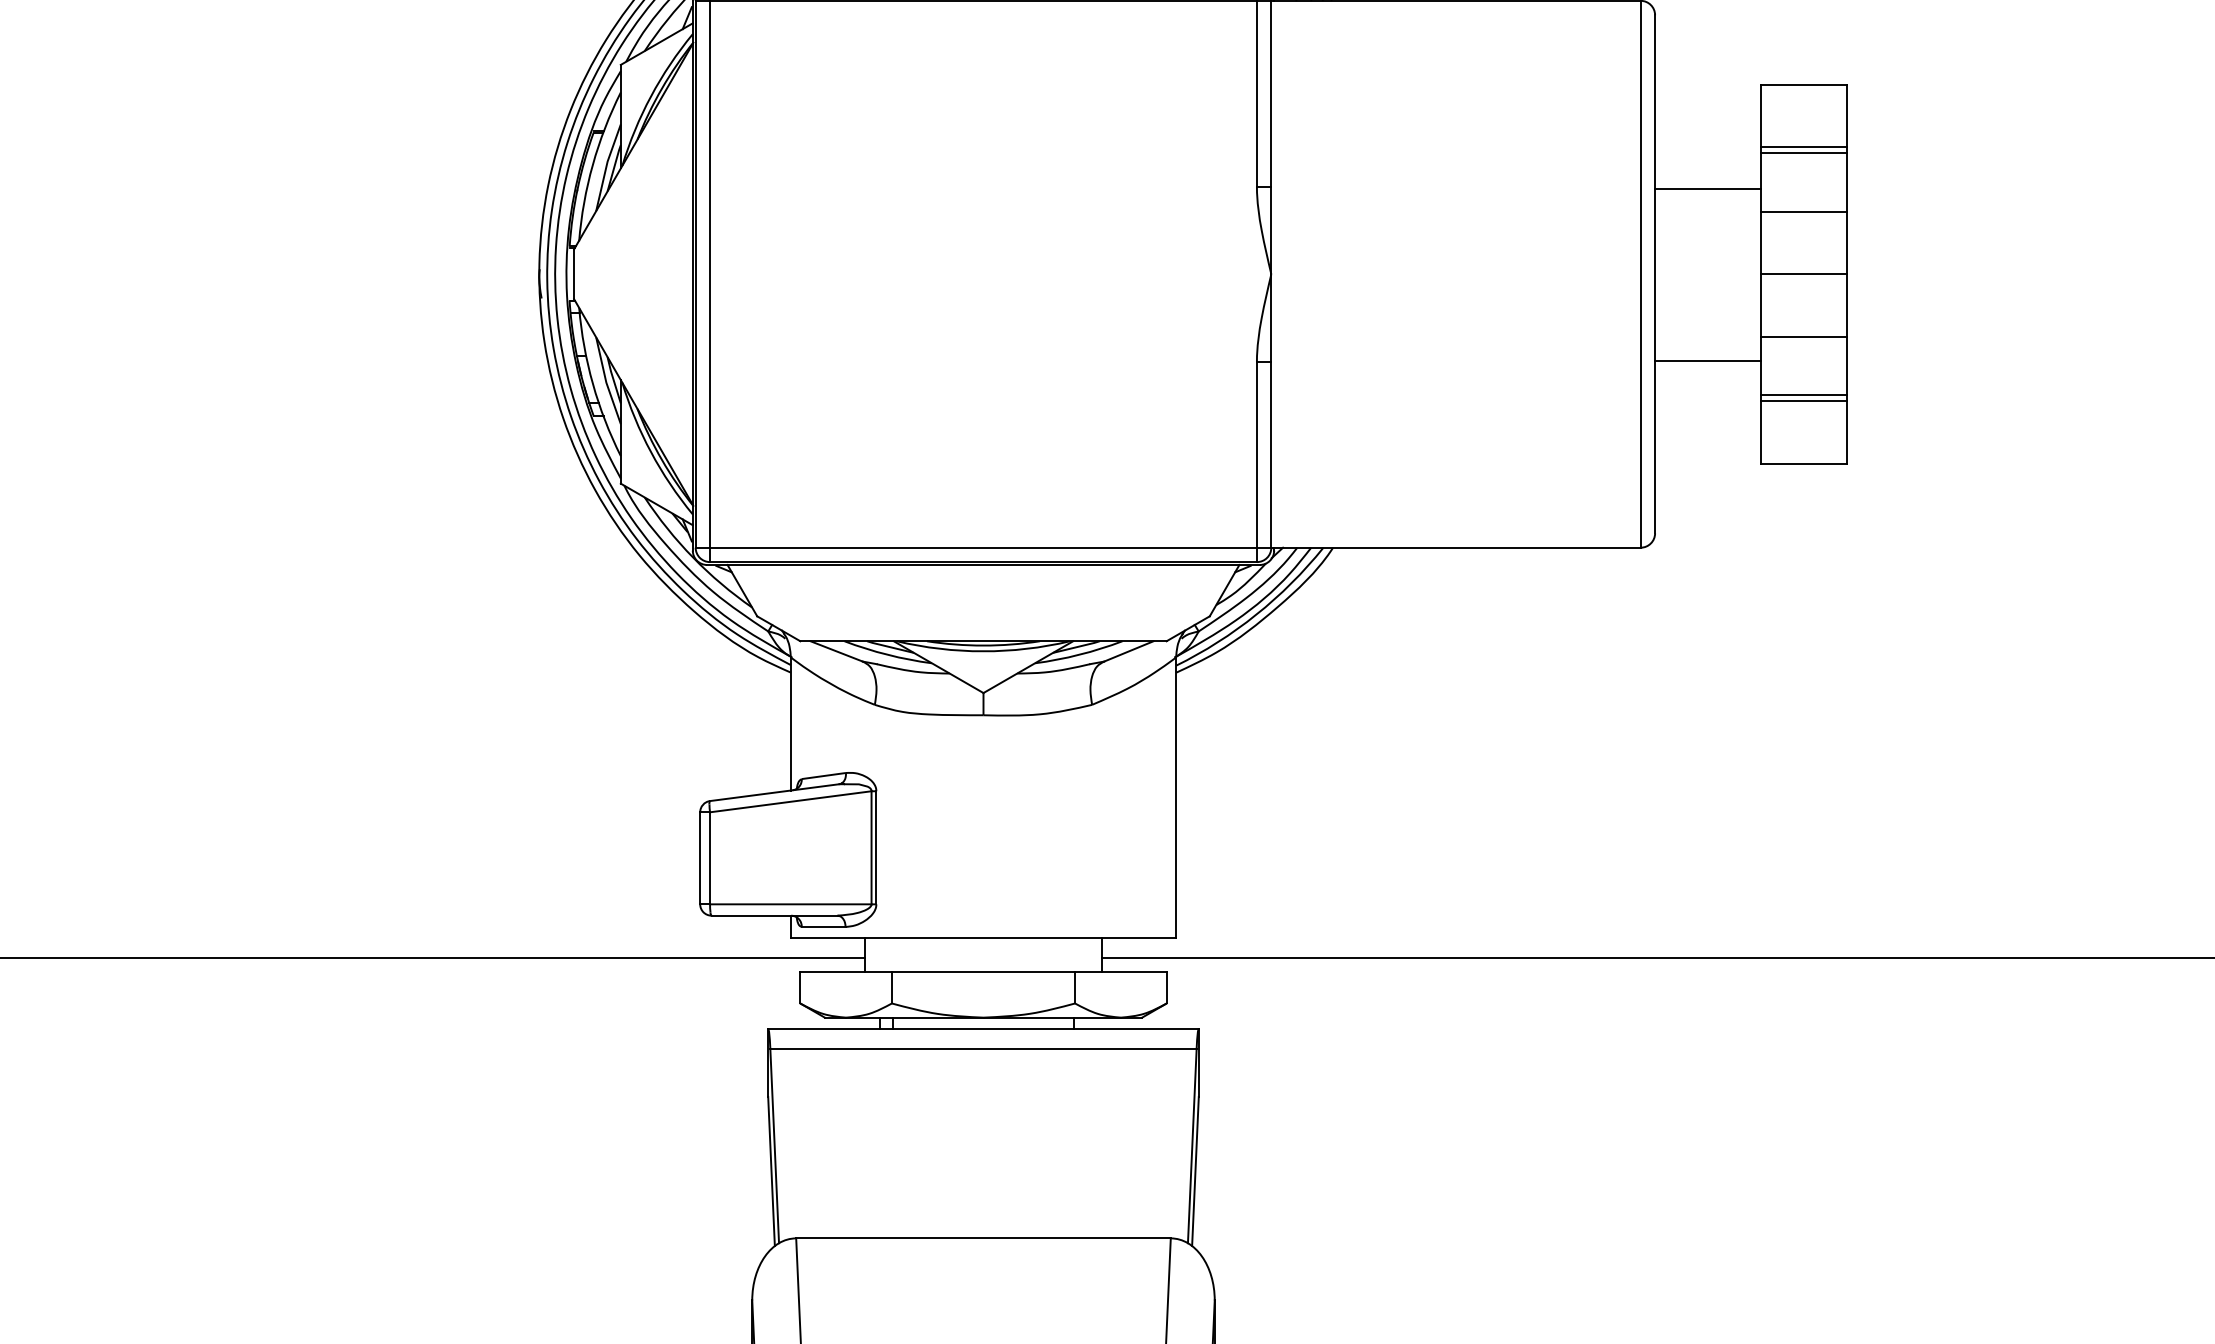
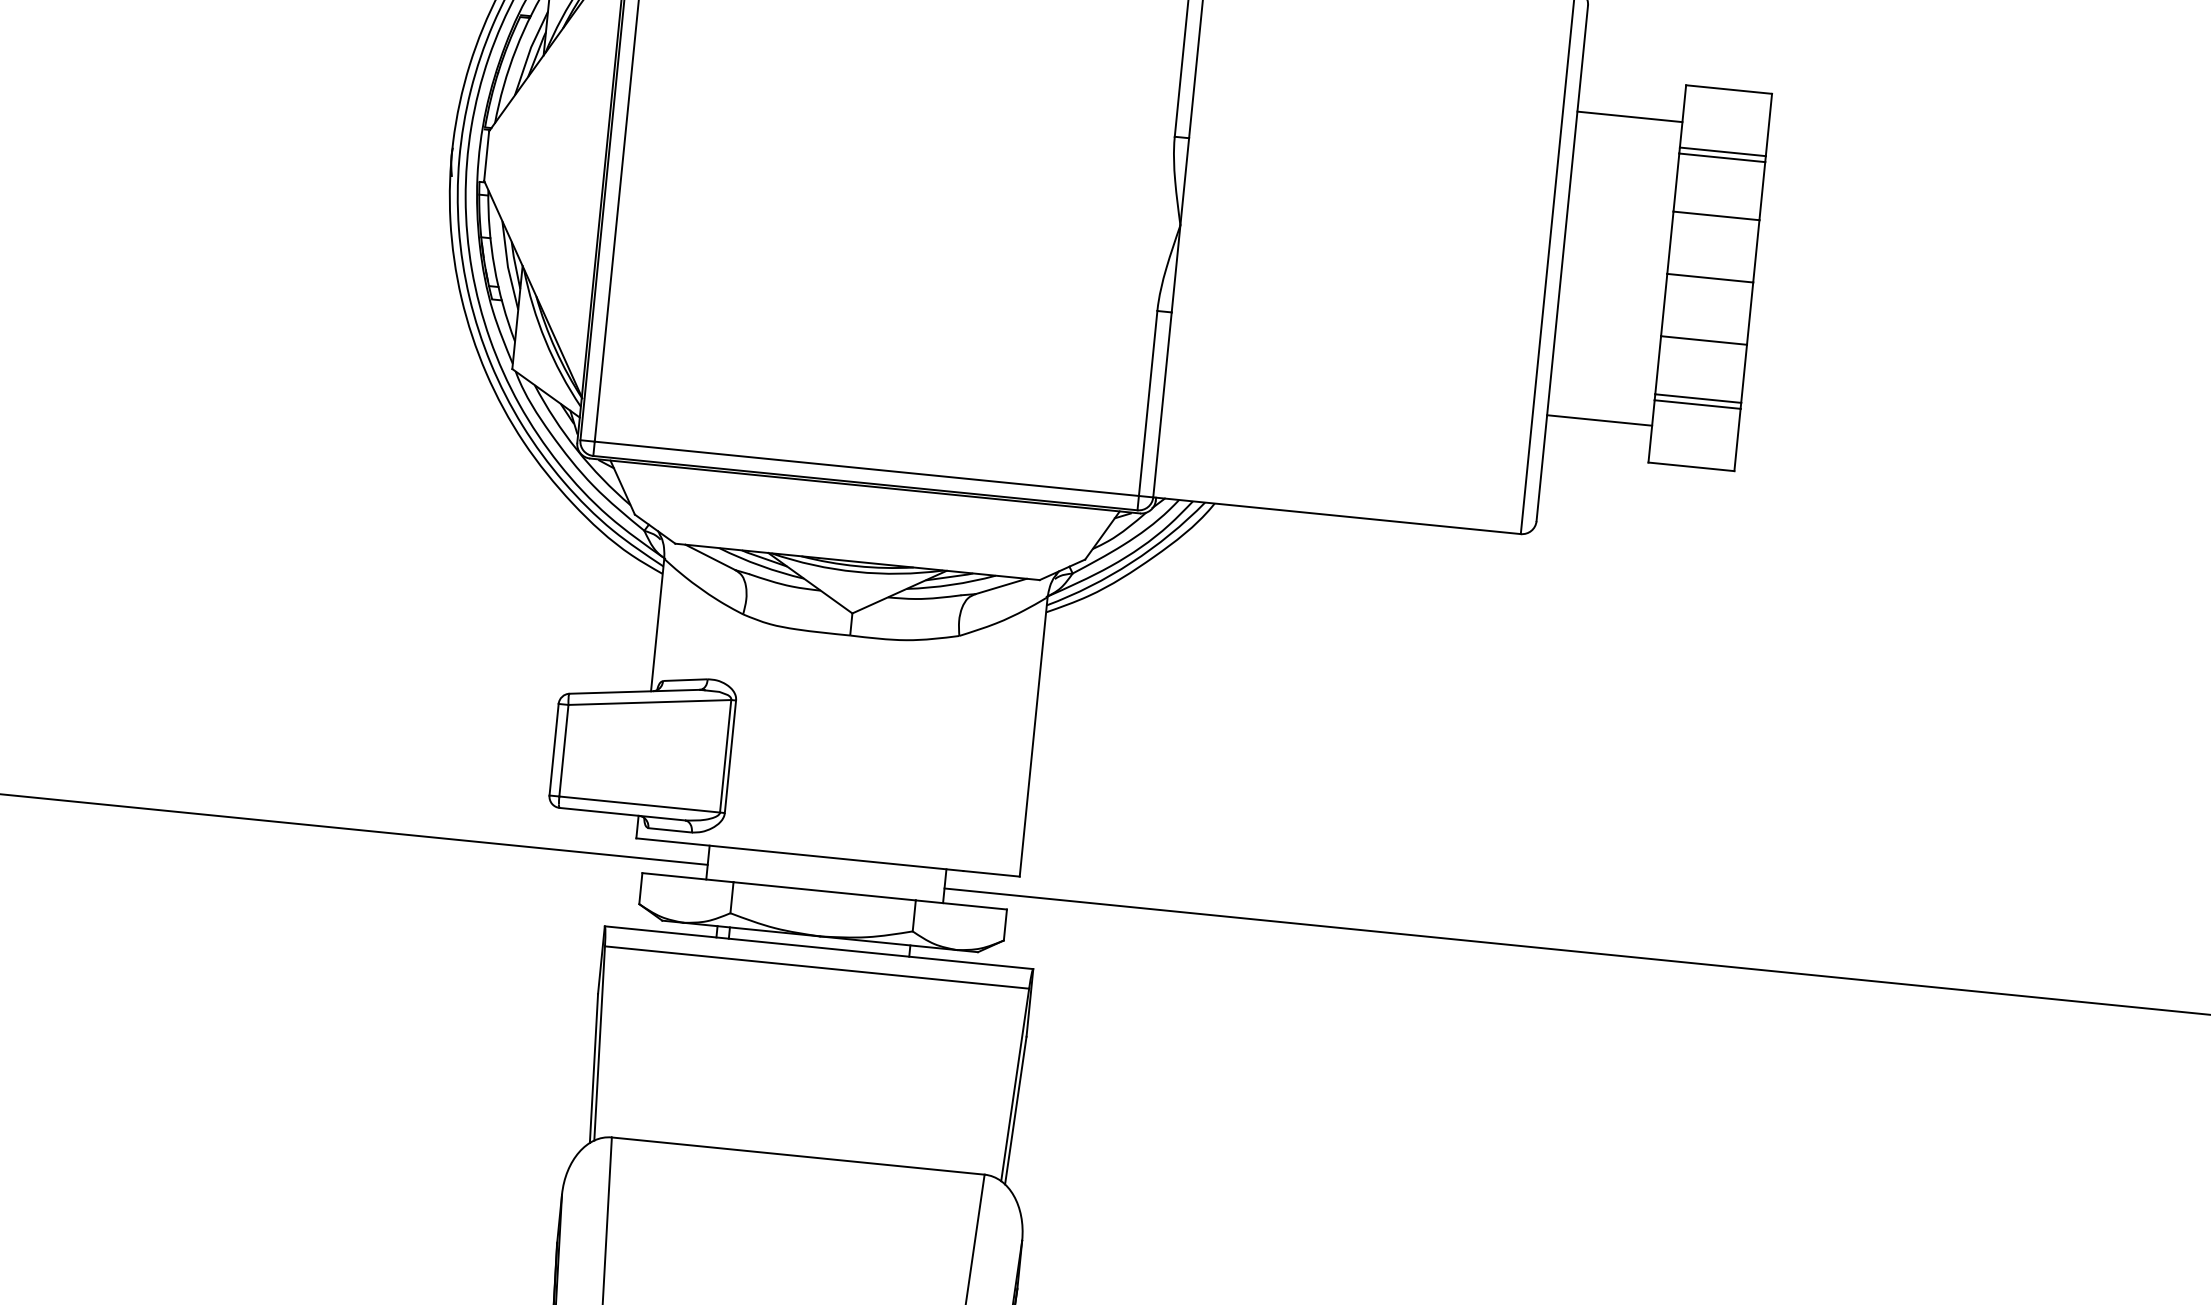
line: (1707, 188) -> (1629, 116), moved
line: (1707, 360) -> (1599, 420), moved

